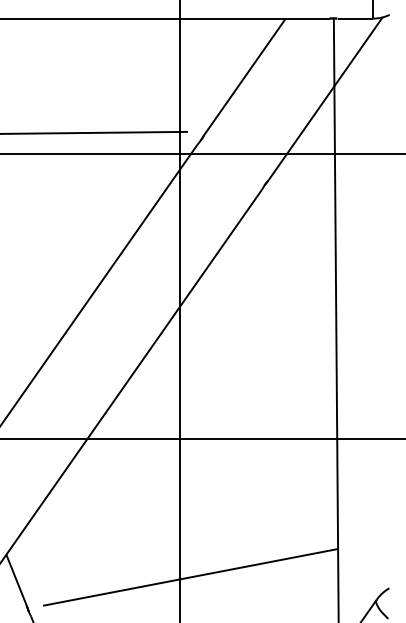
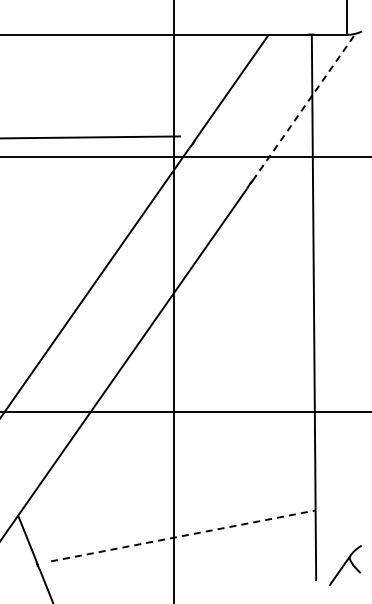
line: (325, 99) -> (304, 107), solid -> dashed
line: (190, 576) -> (183, 535), solid -> dashed

